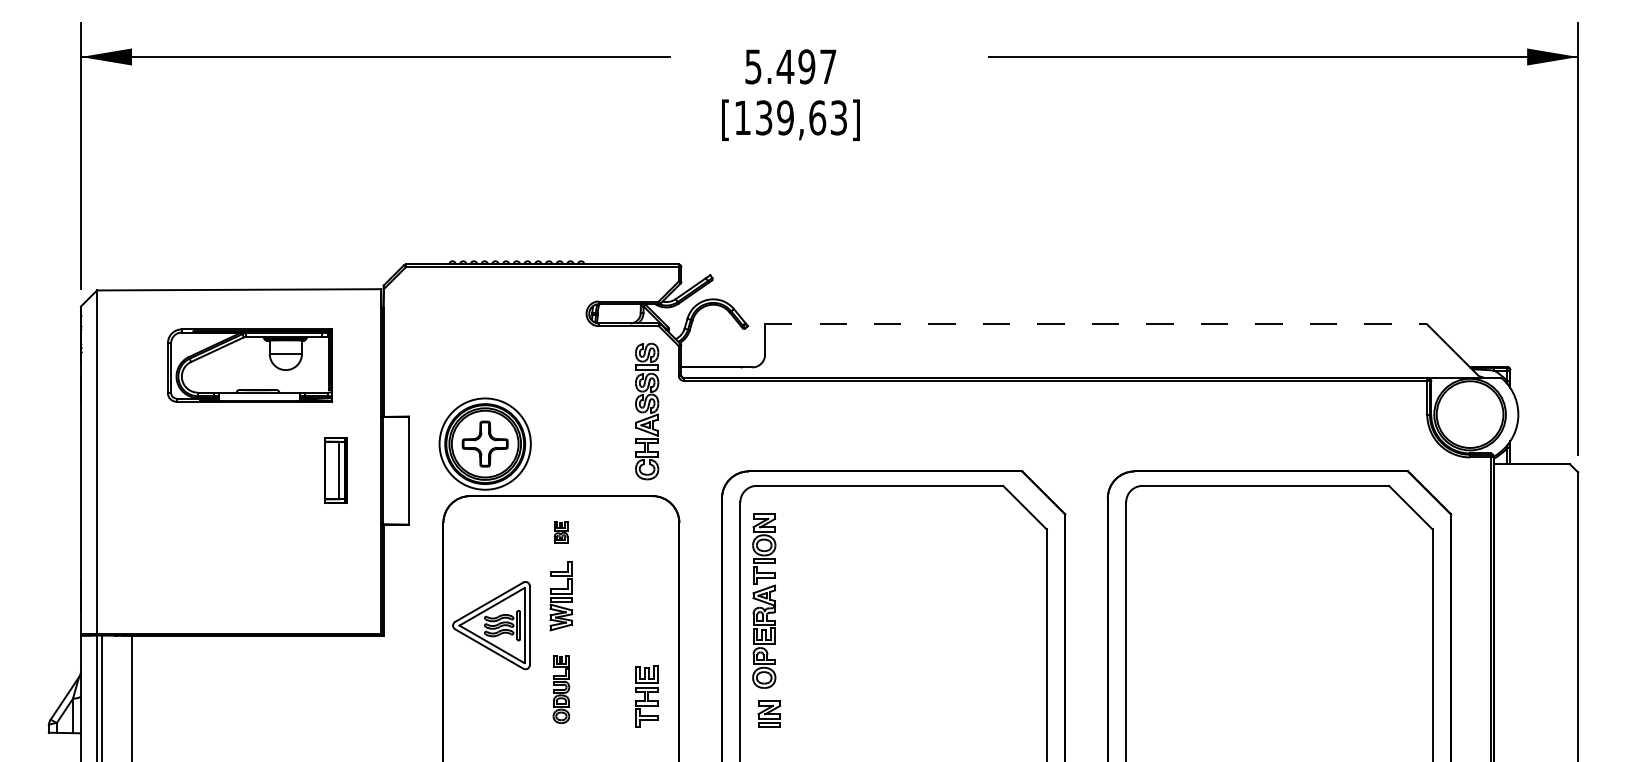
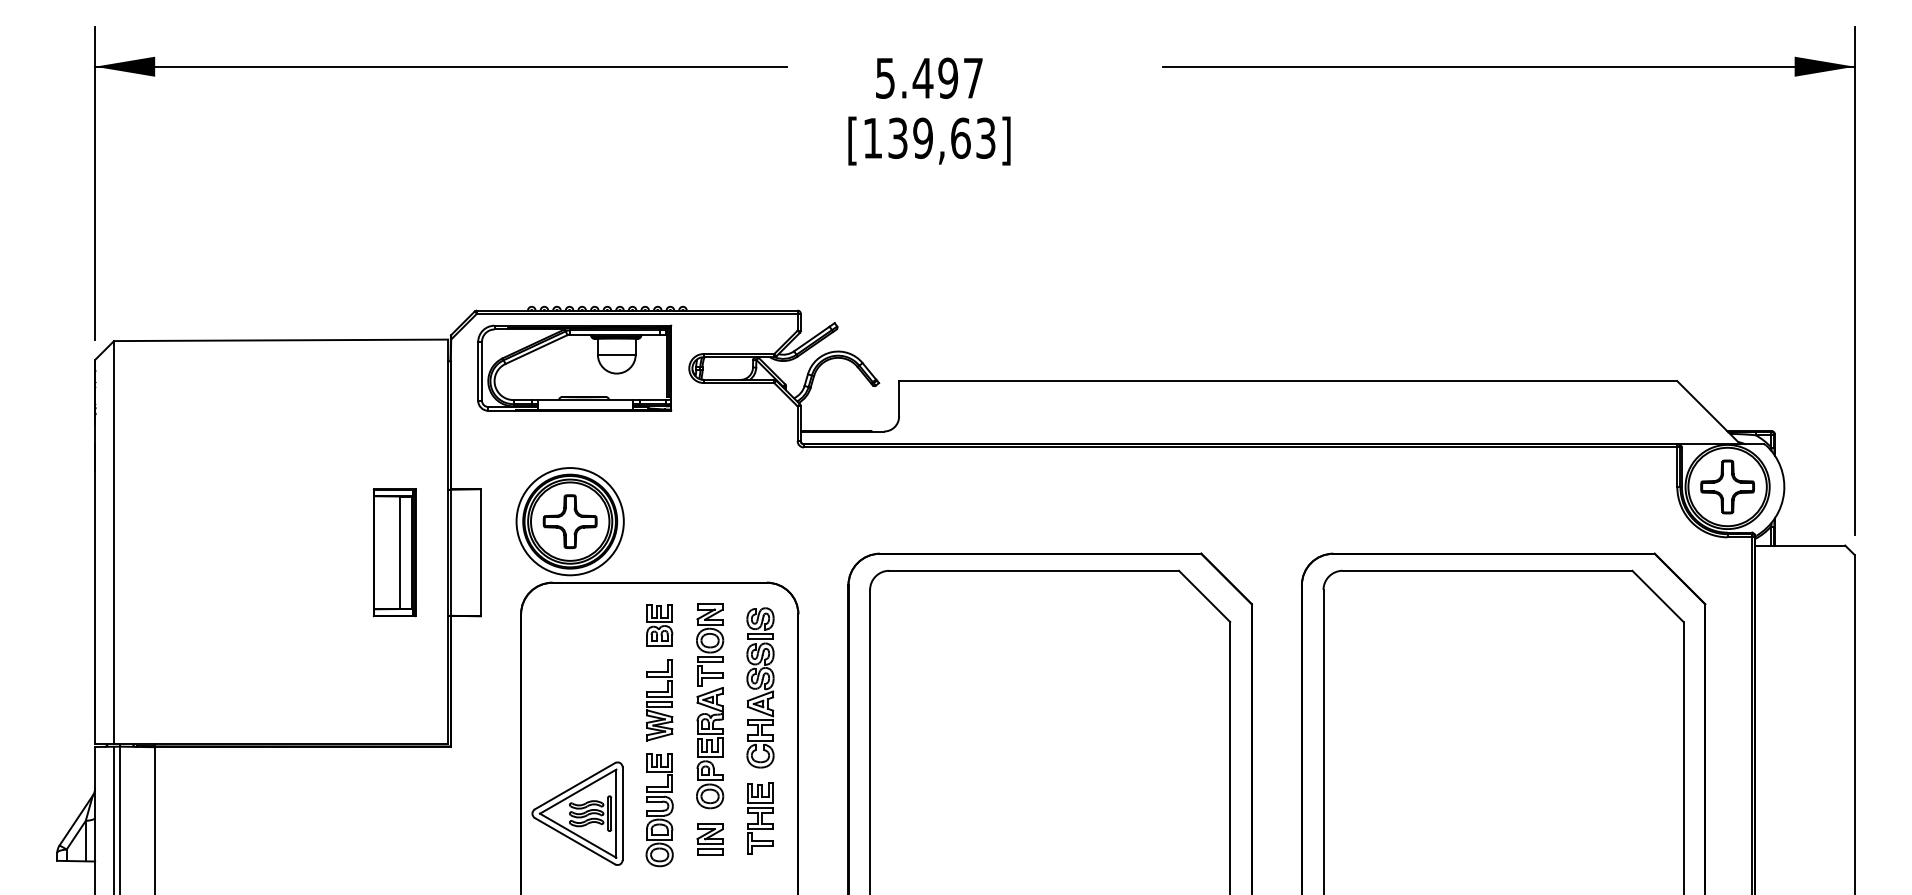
line: (1096, 324) -> (1288, 381), dashed -> solid
part: (250, 365) -> (575, 368), moved
part: (647, 411) -> (760, 687), moved
part: (1469, 414) -> (1726, 486), added
part: (335, 470) -> (394, 552), size x1.67
part: (560, 532) -> (658, 625), size x1.67
part: (764, 600) -> (710, 705), moved
part: (491, 625) -> (577, 813), moved
part: (561, 689) -> (659, 810), size x1.43
part: (768, 713) -> (709, 838), moved

